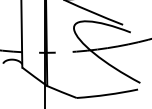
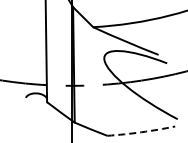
arc: (107, 94) -> (141, 132), solid -> dashed

